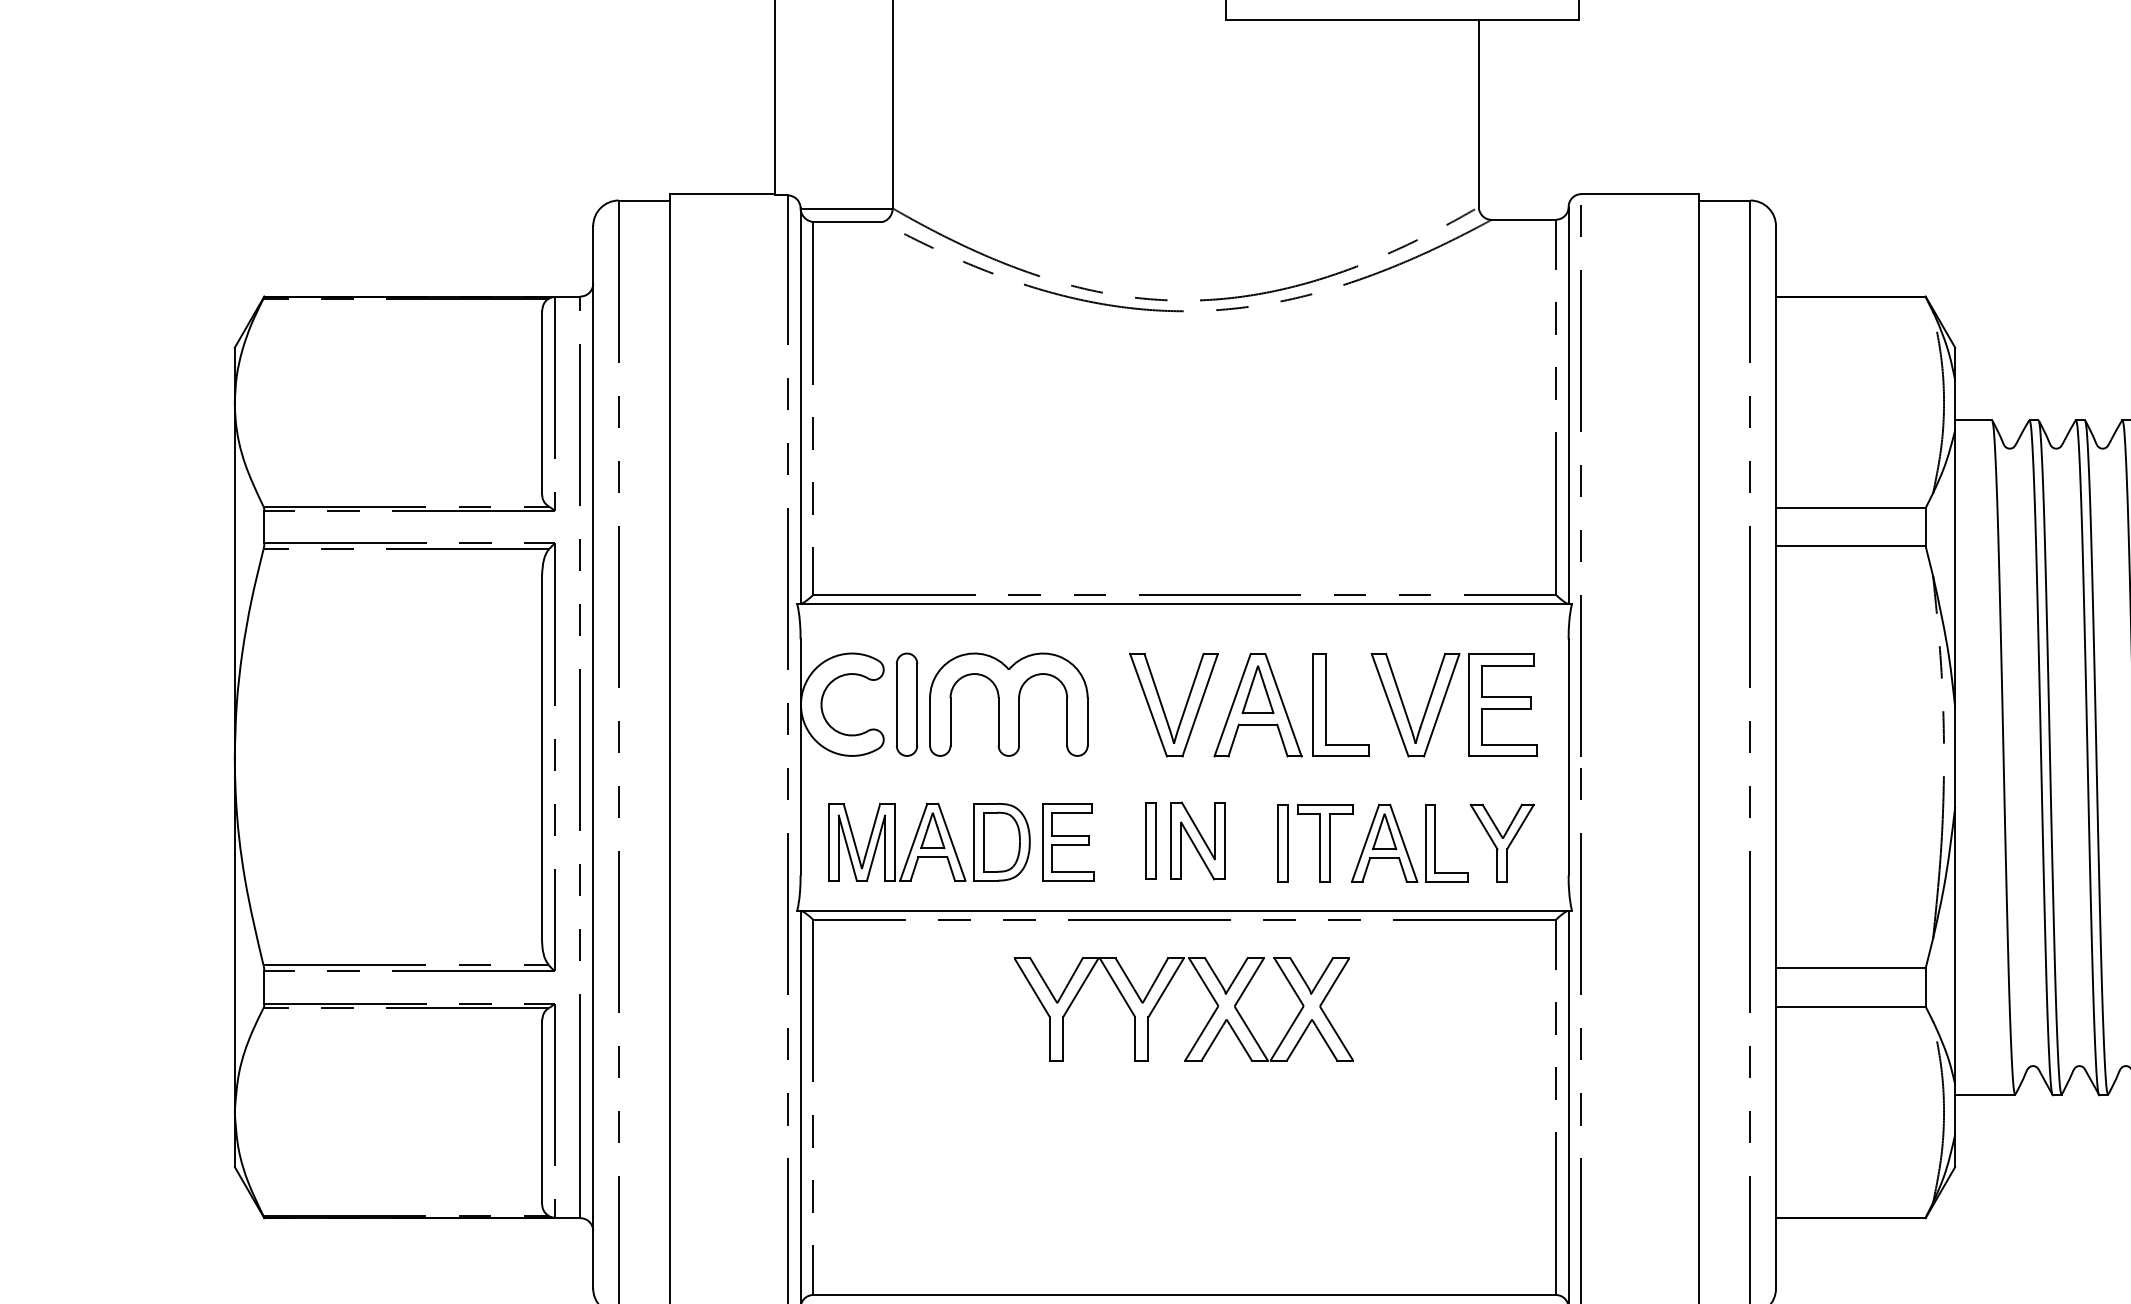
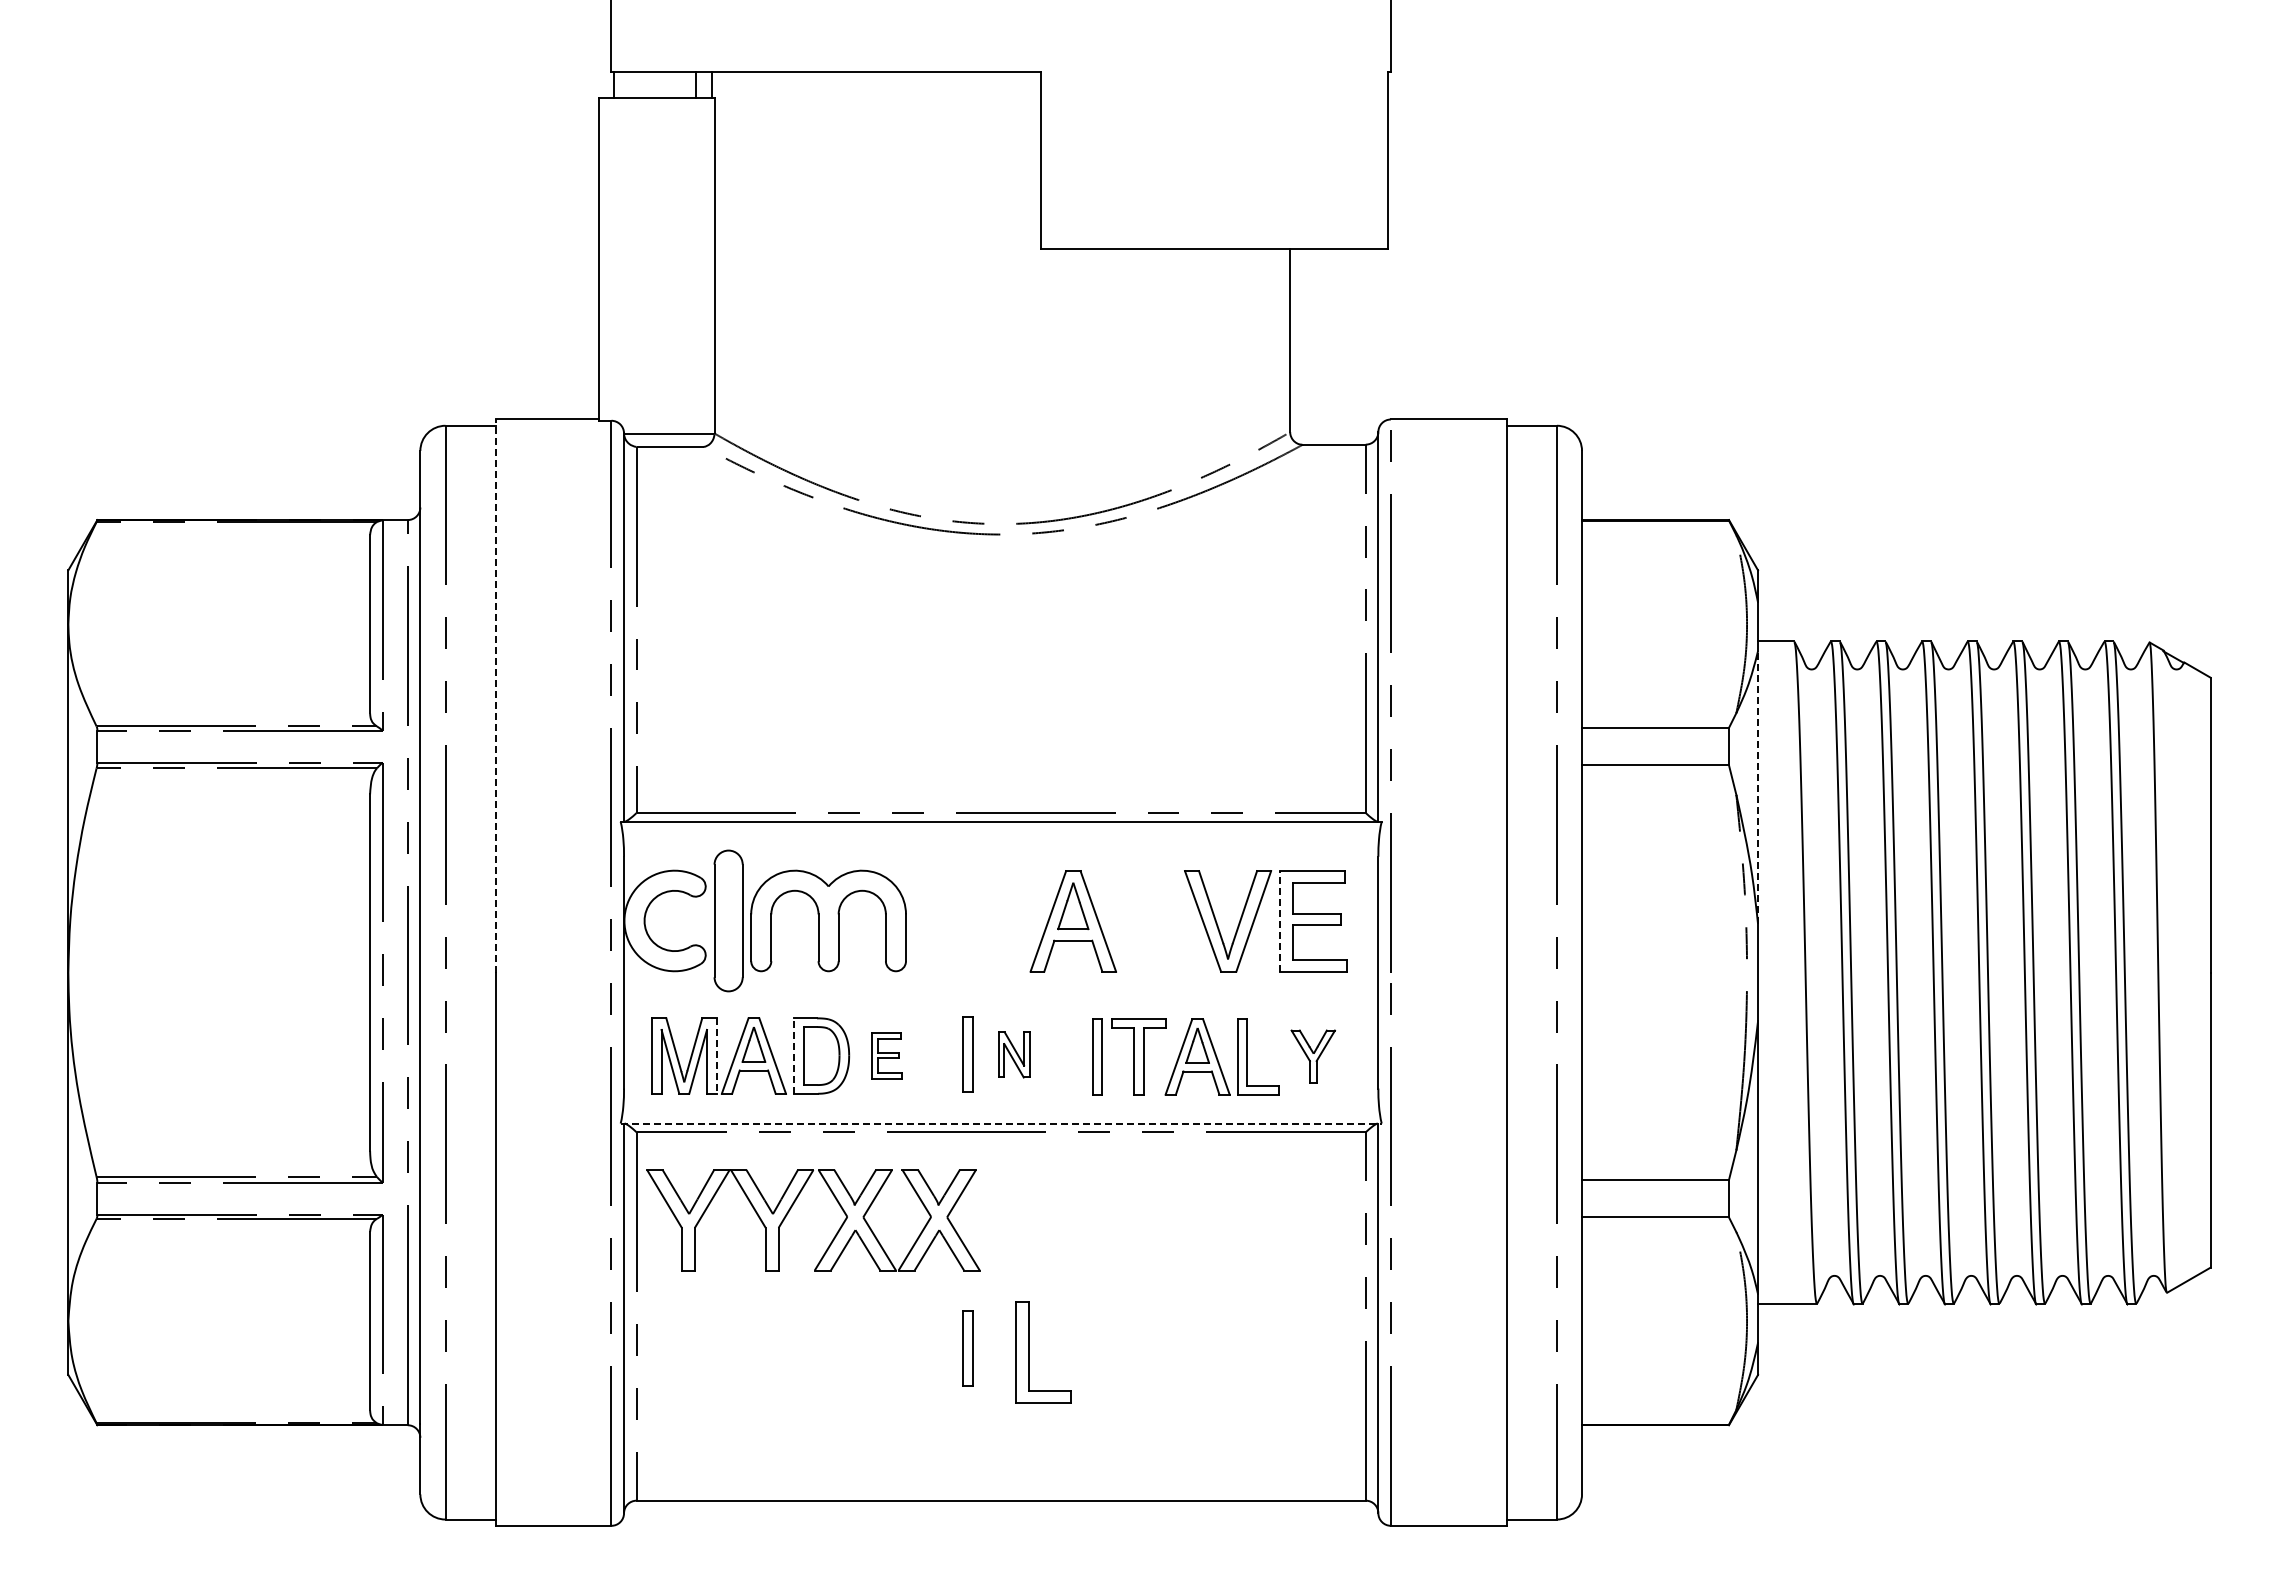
line: (669, 476) -> (495, 696), solid -> dashed
line: (1955, 568) -> (1758, 787), solid -> dashed
part: (906, 704) -> (728, 920), size x1.4
line: (1468, 704) -> (1280, 920), solid -> dashed
part: (1326, 705) -> (1029, 1352), moved
part: (1163, 707) -> (980, 923), removed
part: (1197, 840) -> (1013, 1054), size x0.6
part: (1067, 841) -> (886, 1055), size x0.6
line: (894, 842) -> (716, 1056), solid -> dashed
line: (974, 842) -> (794, 1056), solid -> dashed
part: (1502, 842) -> (1313, 1056), size x0.7
line: (1184, 910) -> (1001, 1123), solid -> dashed
part: (1163, 994) -> (793, 1205), moved
part: (1150, 1140) -> (967, 1348), added

